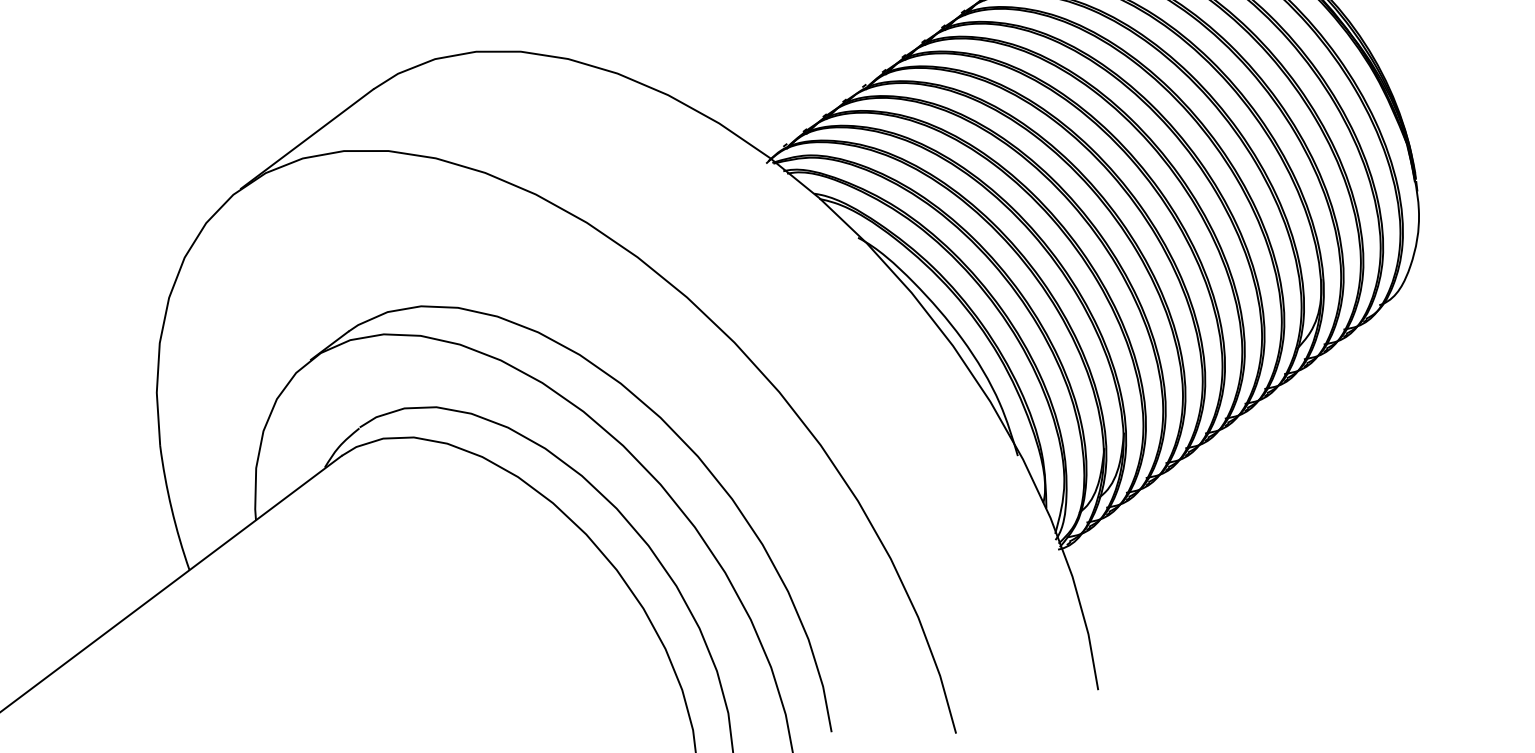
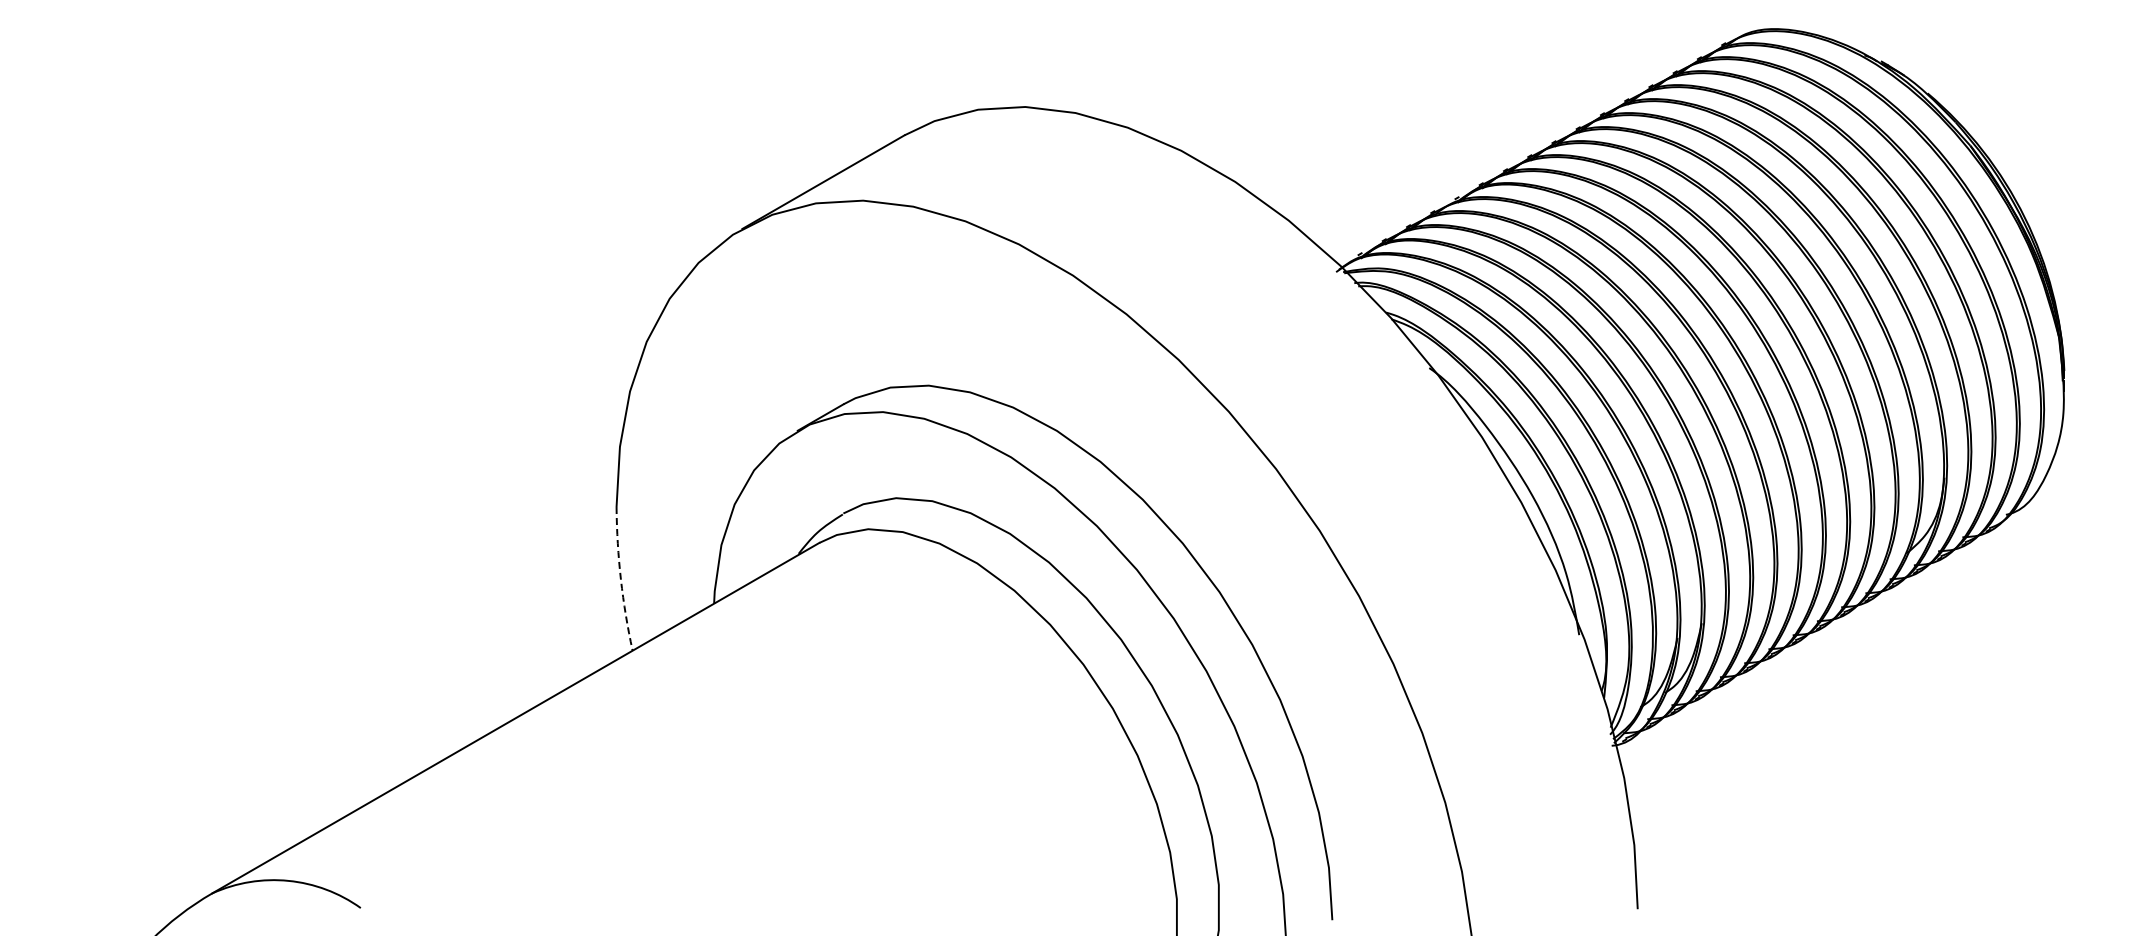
arc: (171, 509) -> (620, 579), solid -> dashed

